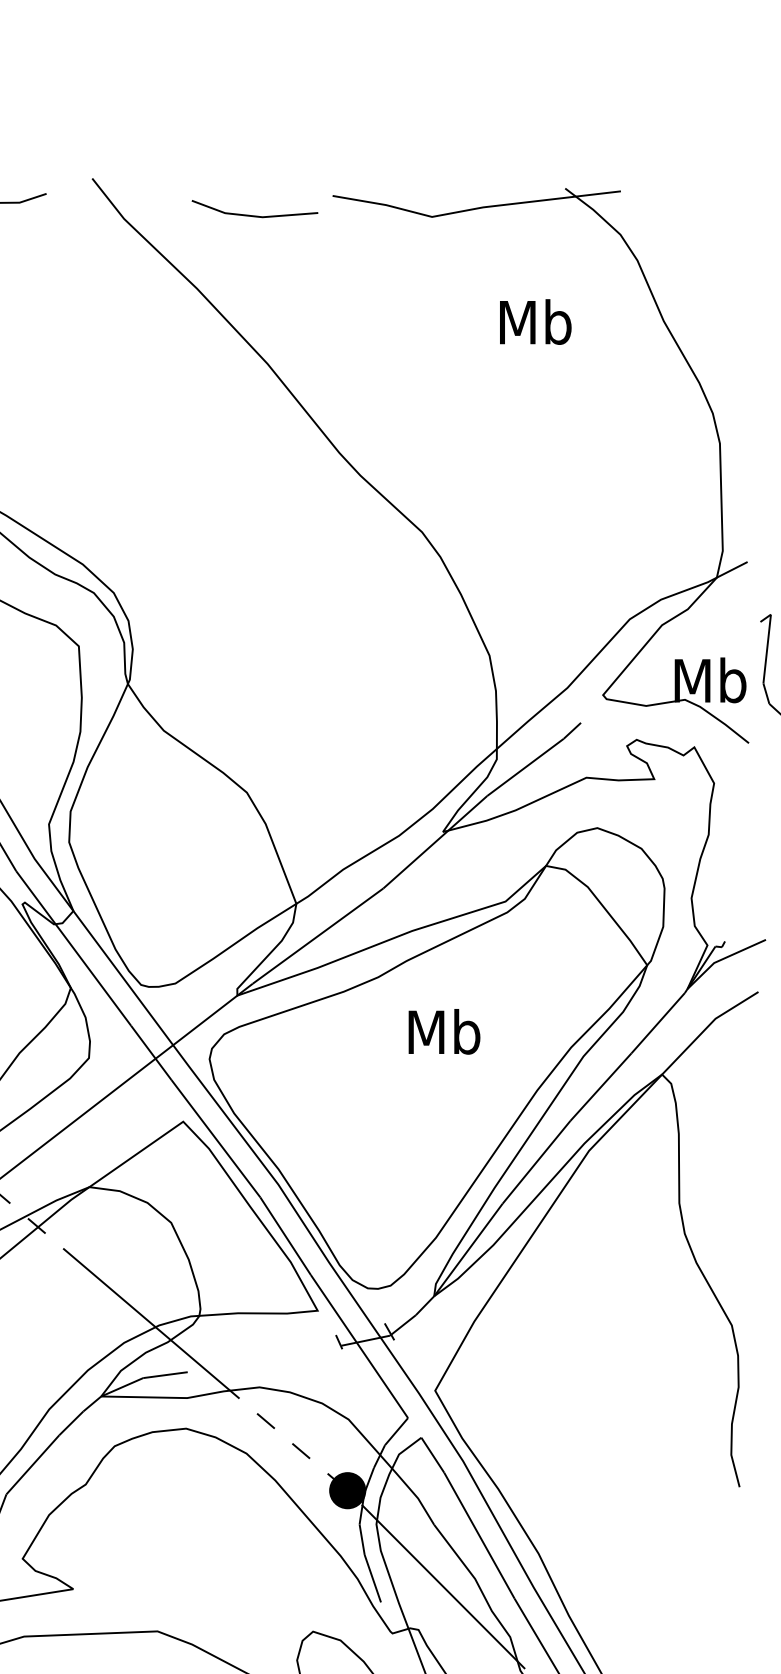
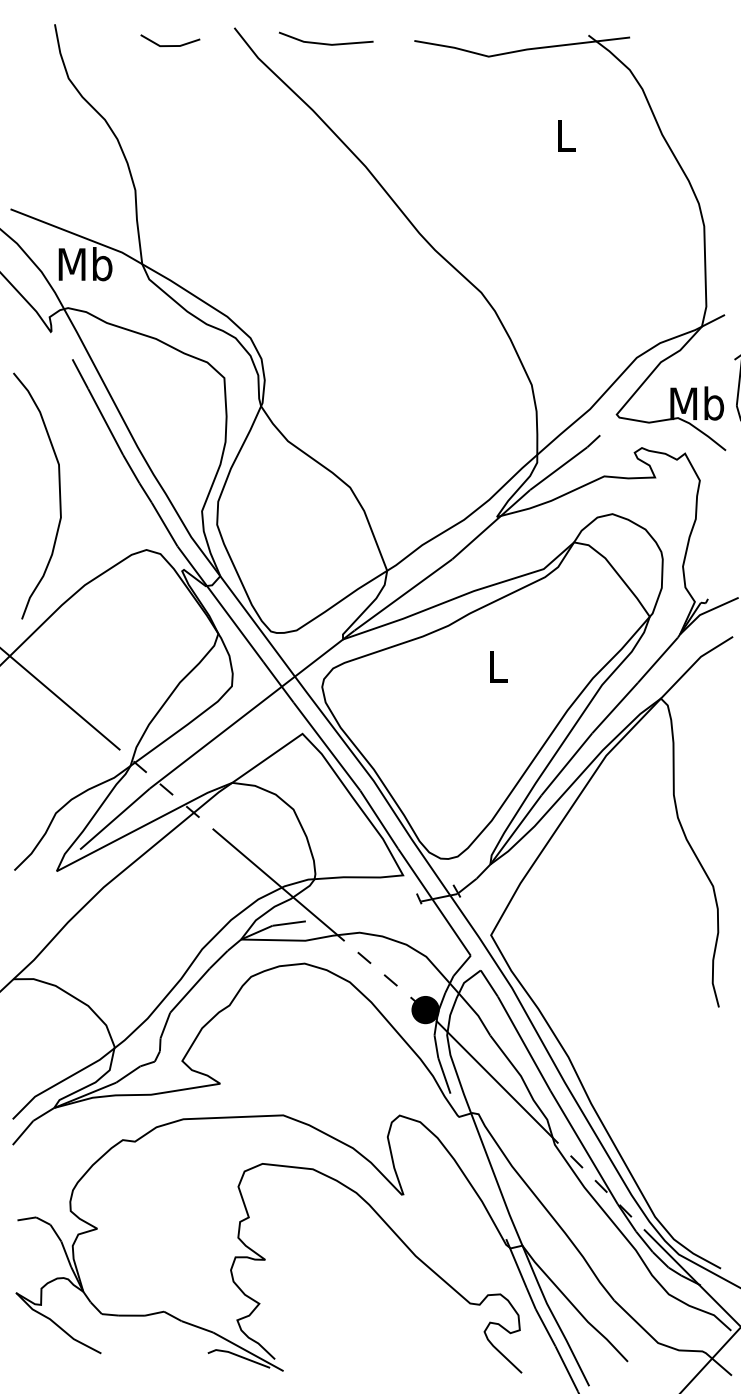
line: (254, 215) -> (325, 43), moved
text: (535, 322) -> (566, 135), Mb -> L
text: (443, 1031) -> (497, 666), Mb -> L

